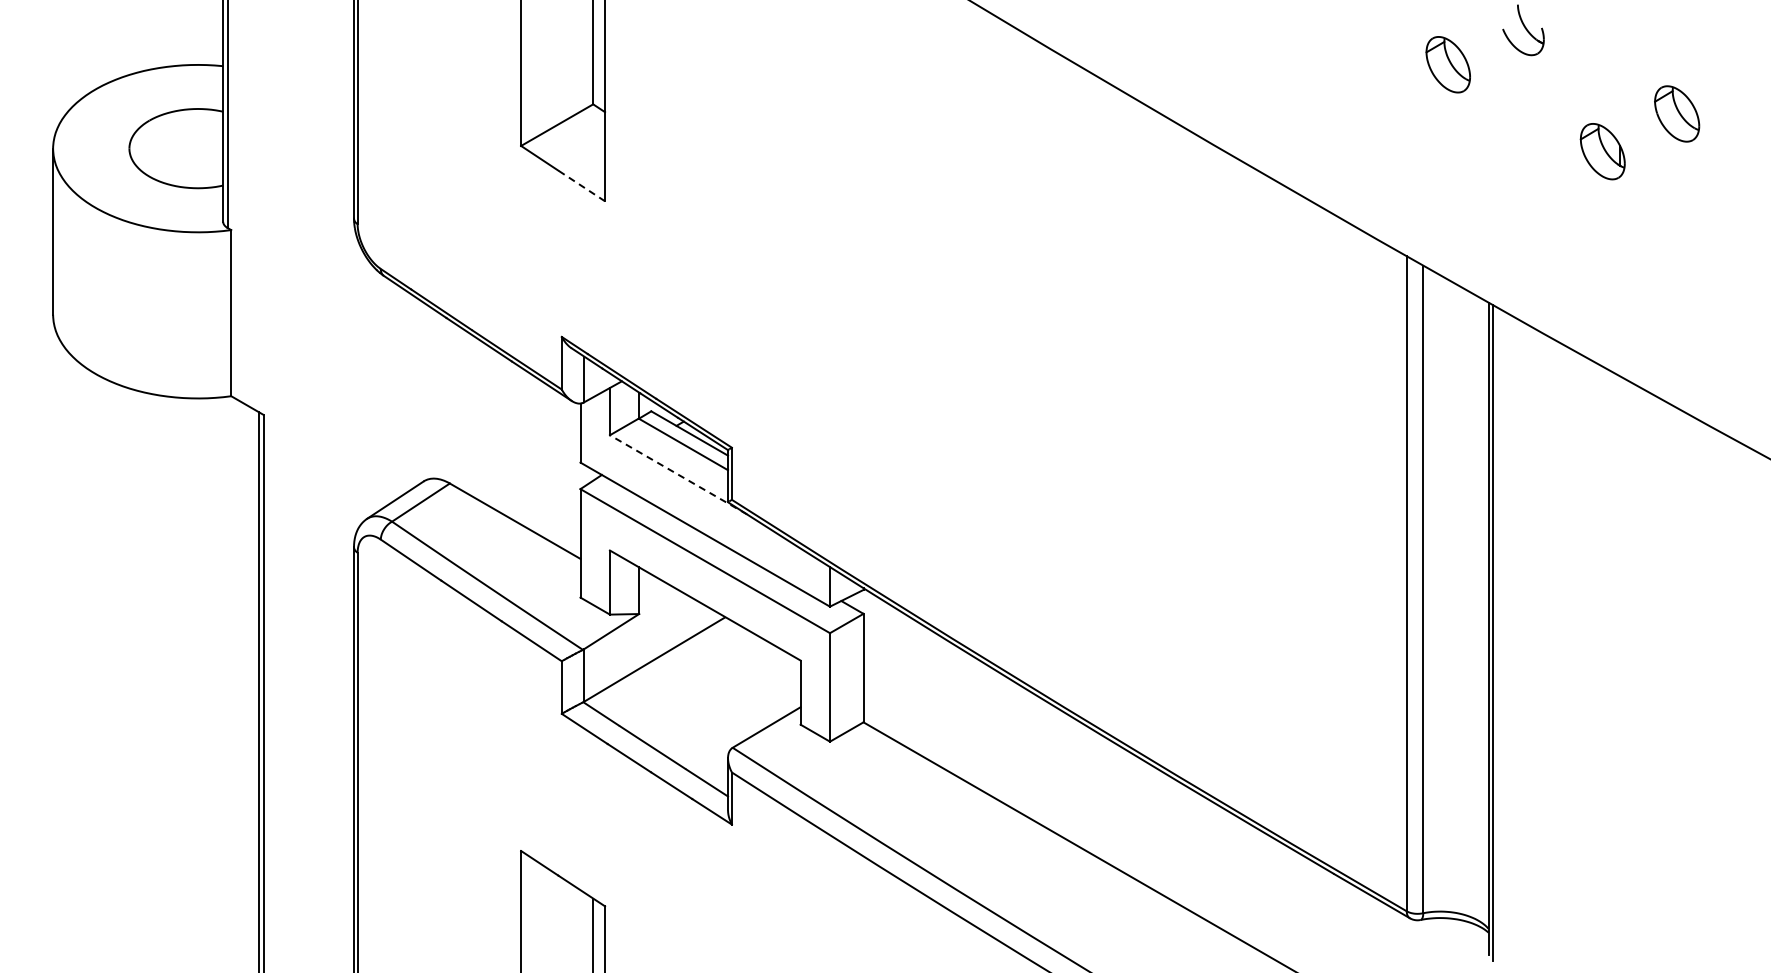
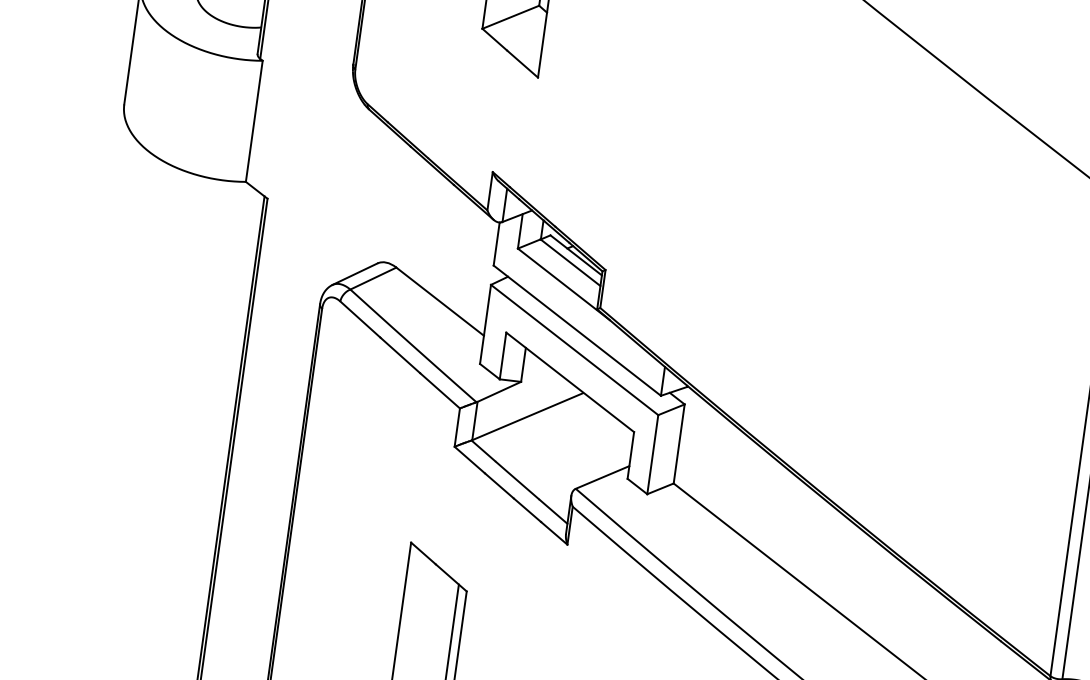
line: (581, 185) -> (522, 63), dashed -> solid
line: (678, 474) -> (563, 284), dashed -> solid

